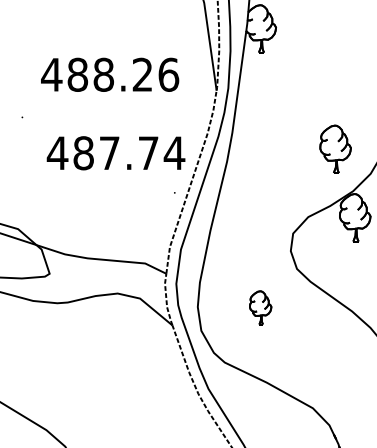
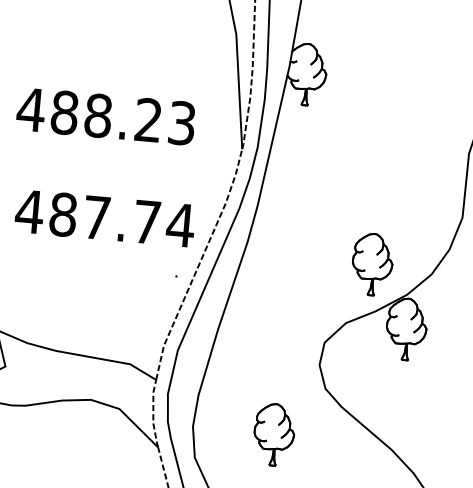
text: (168, 74) -> (181, 122), 488.26 -> 488.23
part: (335, 148) -> (372, 263), moved
part: (260, 307) -> (273, 434), size x1.43

